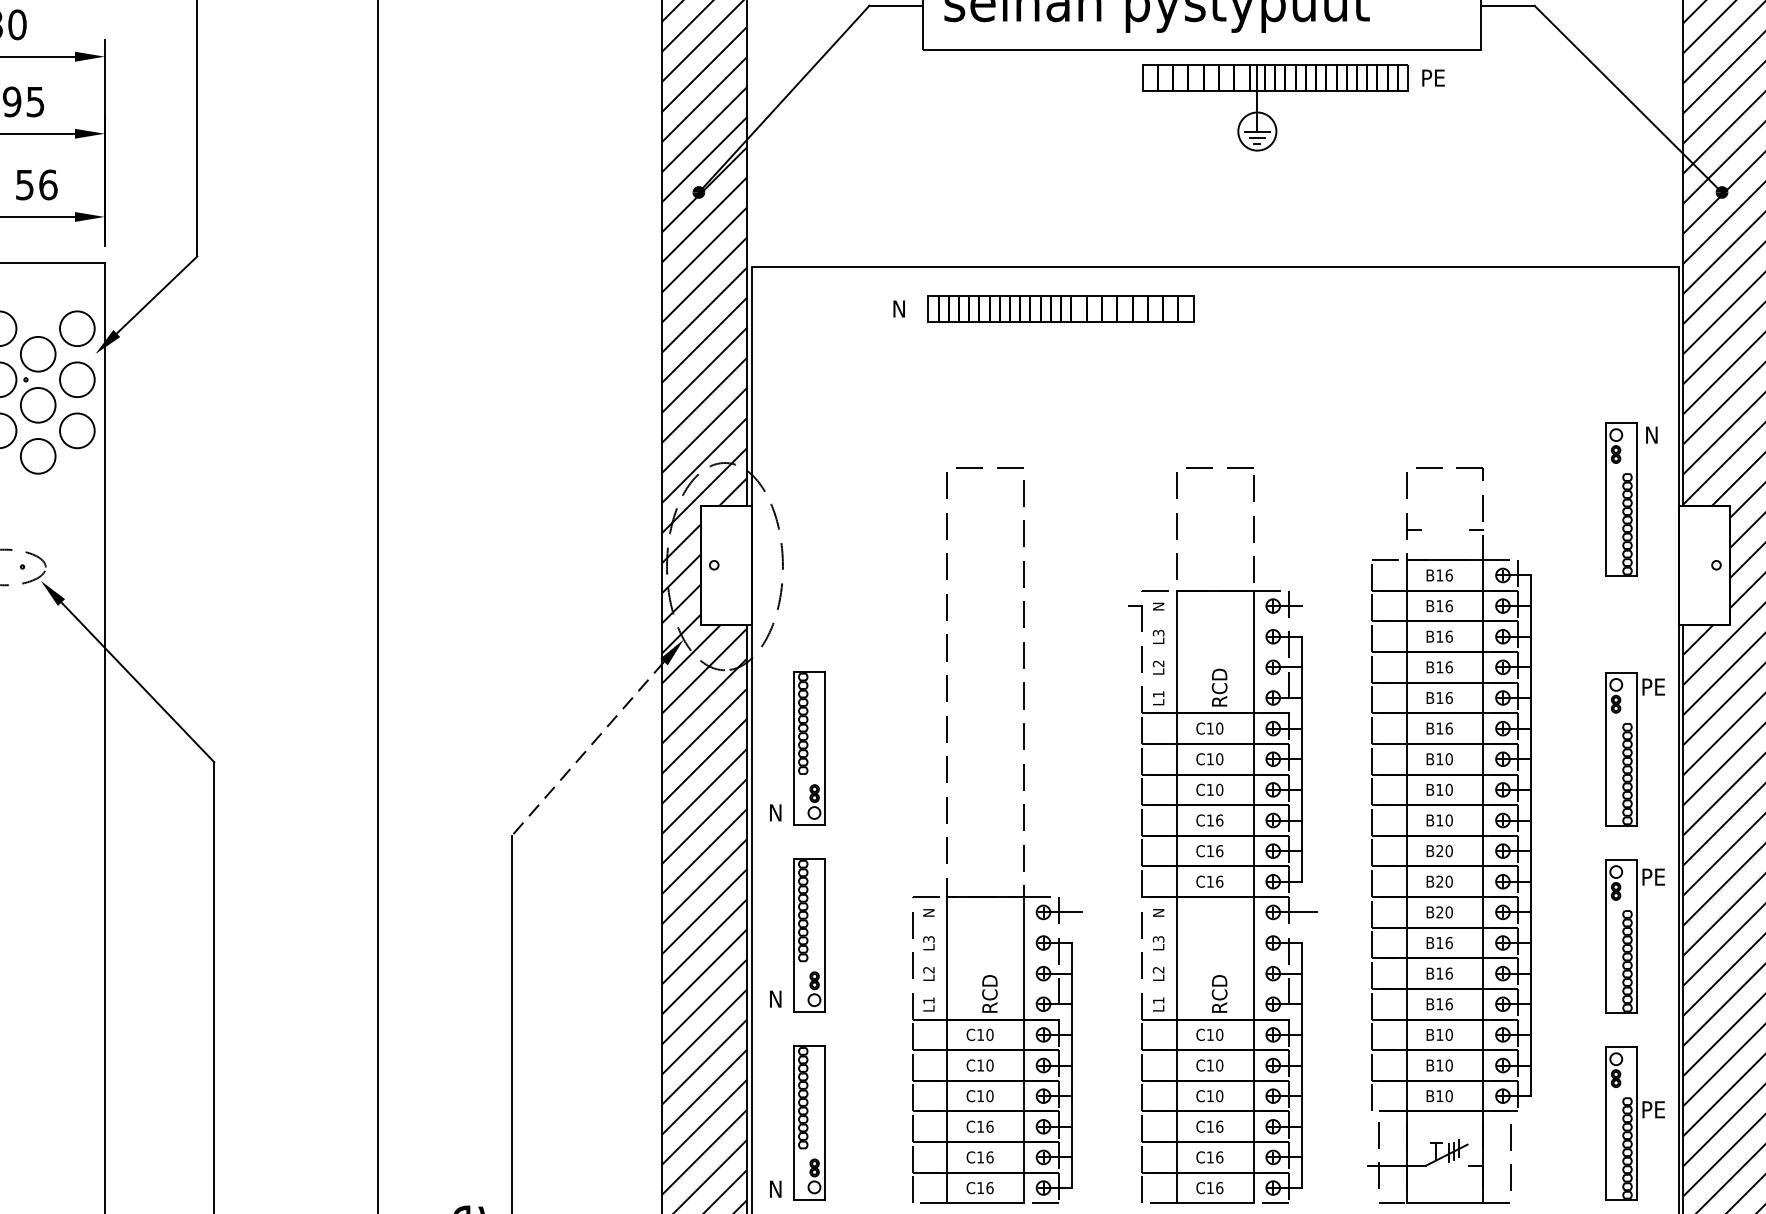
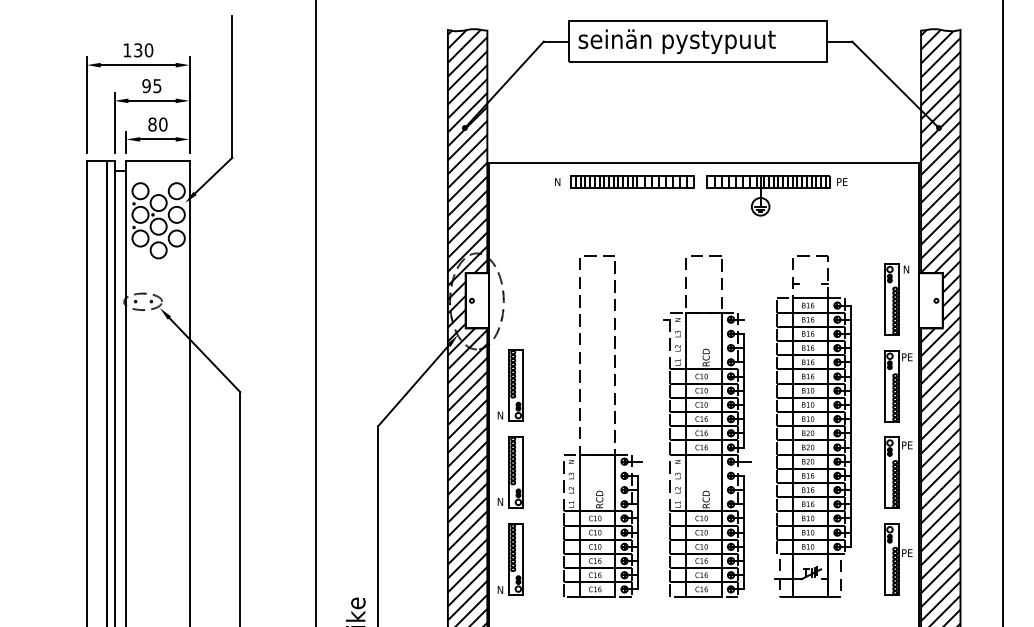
part: (1291, 91) -> (776, 188), moved
text: (35, 184) -> (157, 124), 56 -> 80
part: (1630, 499) -> (896, 299), moved
line: (588, 747) -> (413, 385), dashed -> solid

